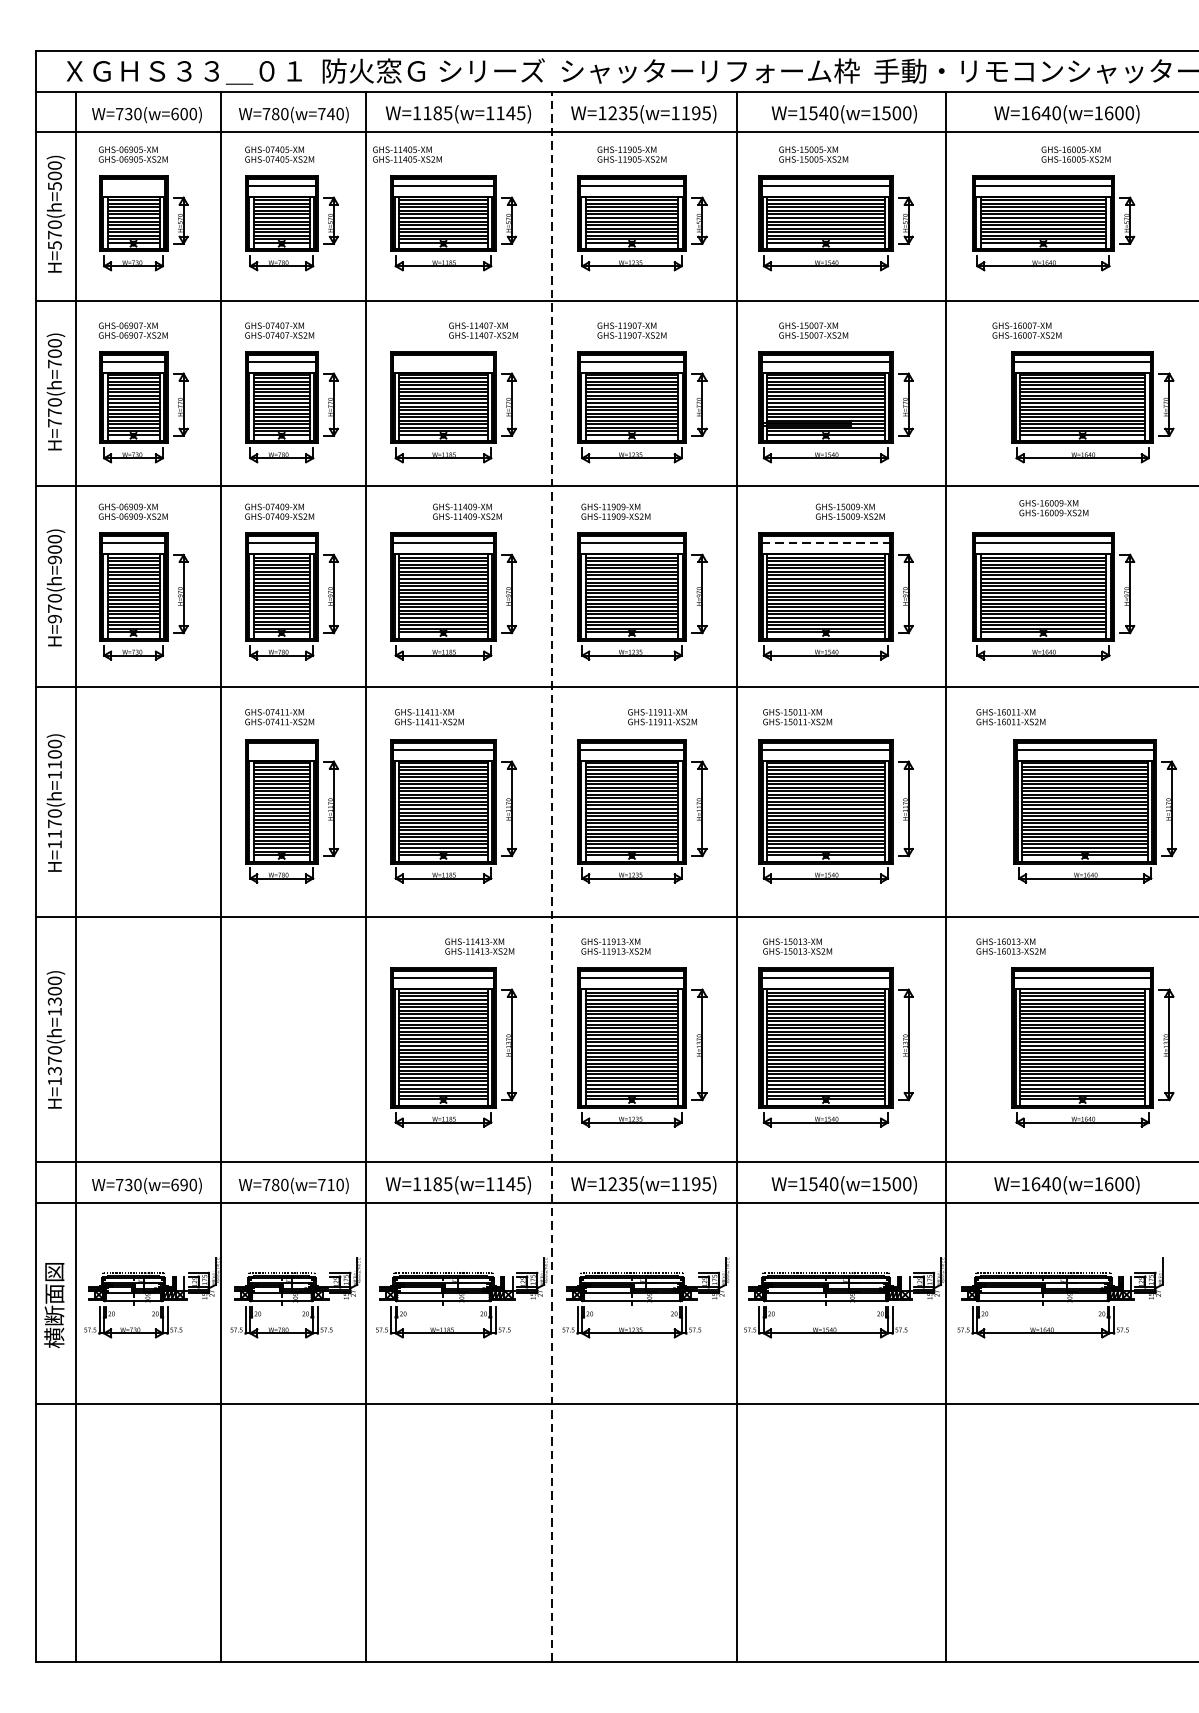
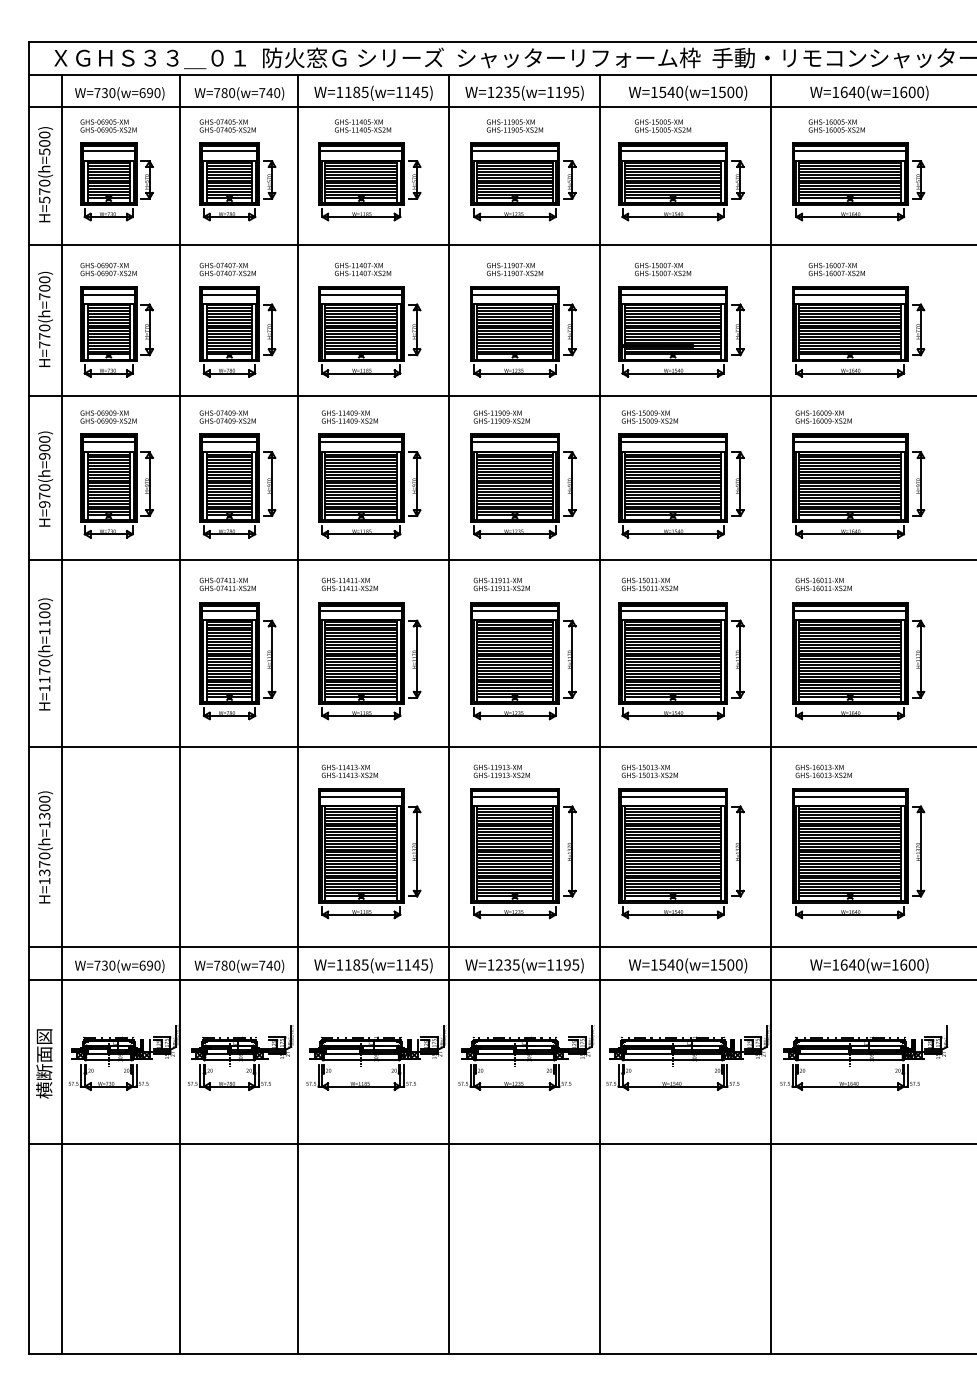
text: (183, 113) -> (149, 92), W=730(w=600) -> W=730(w=690)
text: (408, 153) -> (363, 125), moved
text: (1075, 153) -> (836, 125), moved
line: (133, 185) -> (108, 151), added
text: (484, 330) -> (363, 269), moved
line: (443, 361) -> (361, 294), added
part: (1092, 406) -> (858, 331), moved
text: (1053, 507) -> (823, 416), moved
text: (466, 511) -> (349, 416), moved
text: (849, 511) -> (649, 416), moved
line: (826, 542) -> (673, 442), dashed -> solid
text: (662, 717) -> (501, 584), moved
line: (281, 749) -> (229, 610), added
part: (1095, 811) -> (858, 661), moved
line: (551, 876) -> (449, 714), dashed -> solid
text: (479, 945) -> (349, 770), moved
part: (1092, 1047) -> (858, 853), moved
text: (330, 1184) -> (269, 965), W=780(w=710) -> W=780(w=740)

